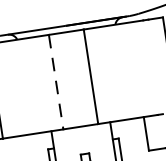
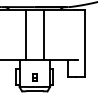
line: (55, 83) -> (25, 35), dashed -> solid

